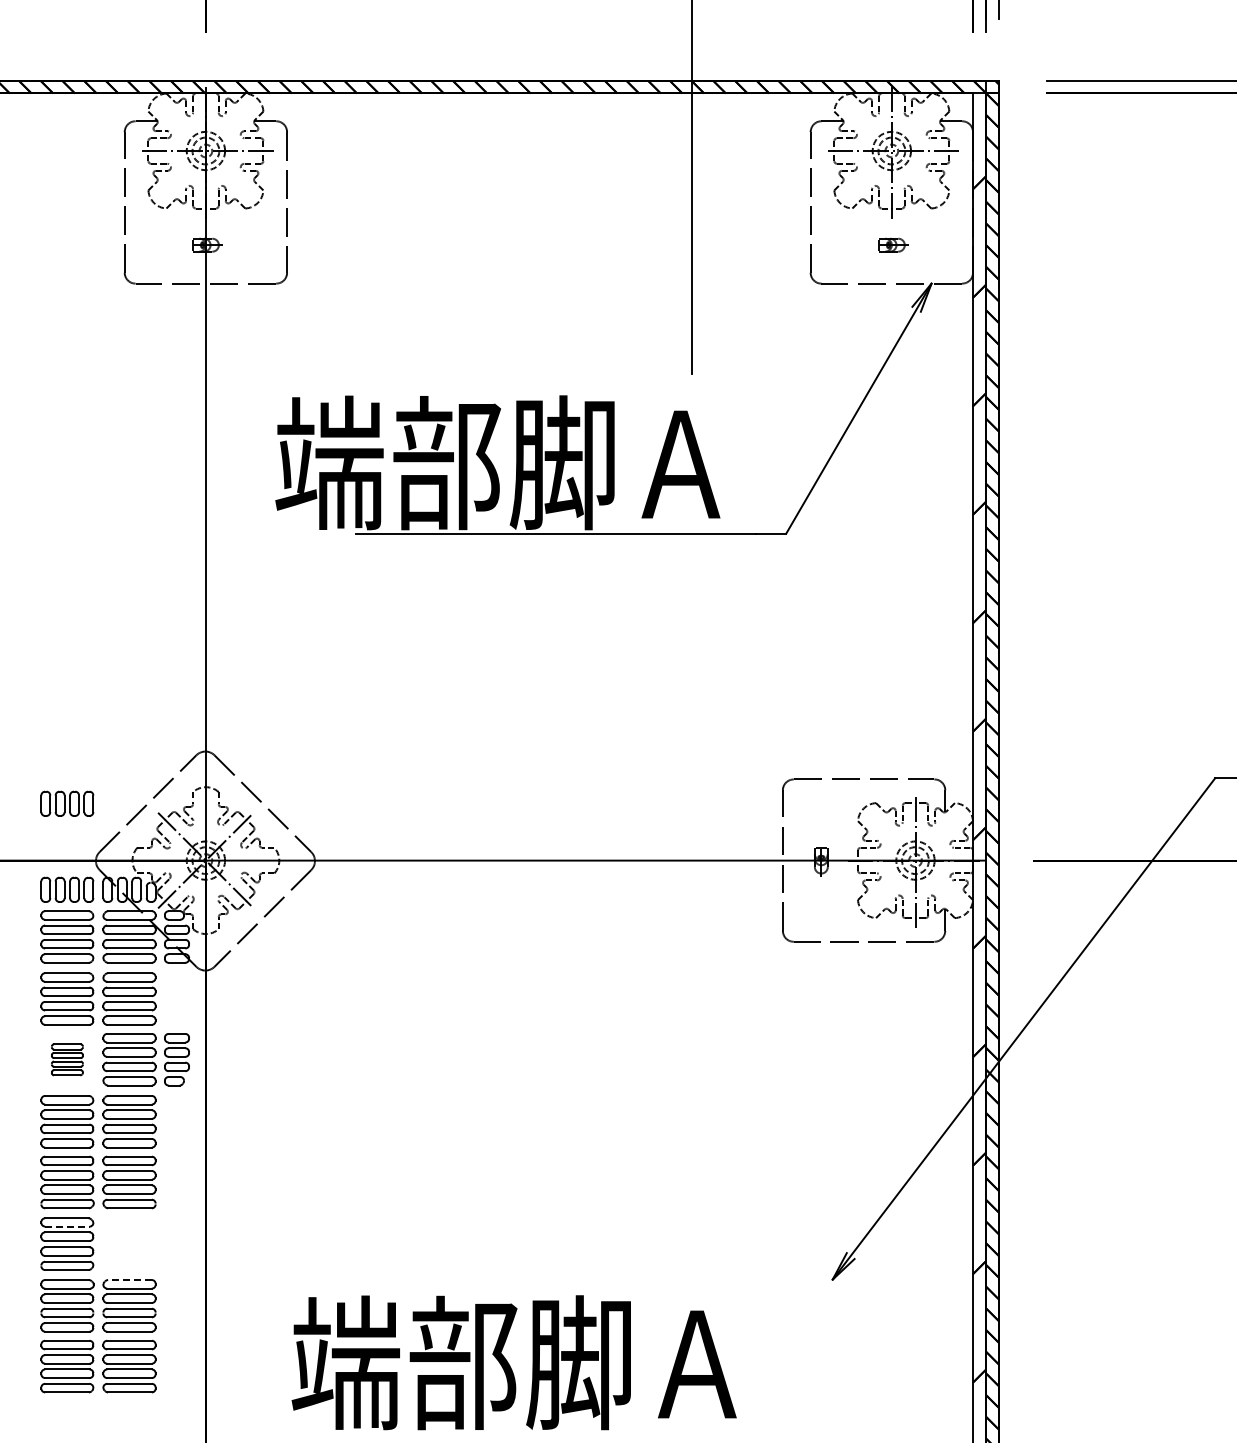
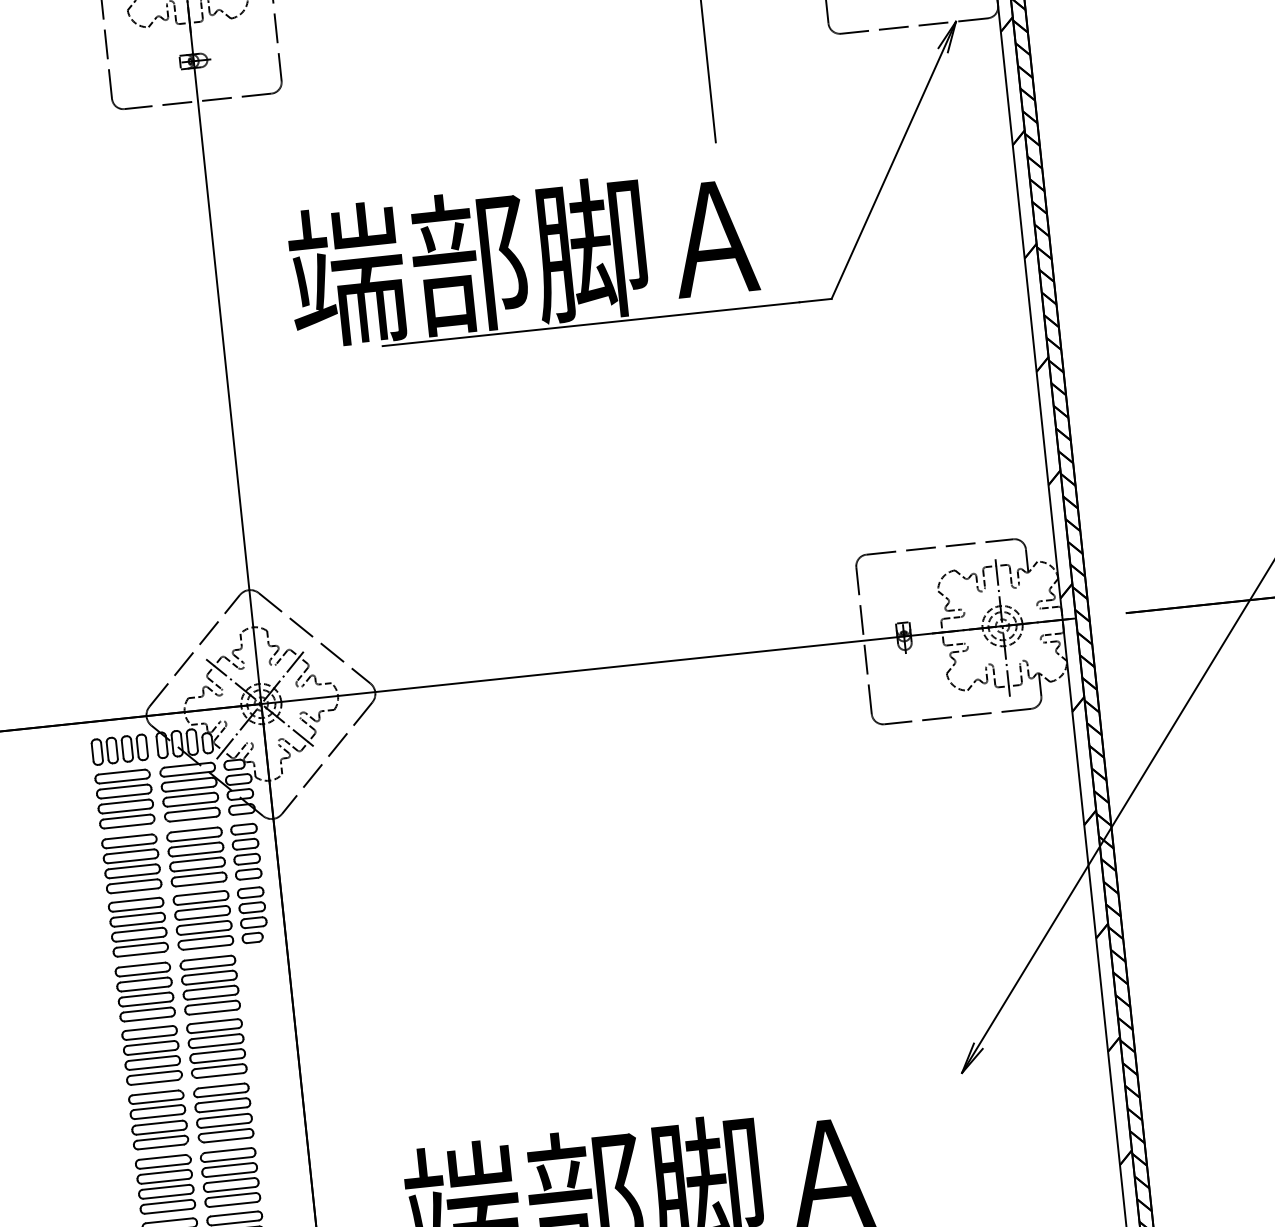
part: (67, 803) -> (110, 659), removed
part: (176, 998) -> (245, 851), added
part: (67, 1059) -> (138, 926), size x1.67
line: (67, 1226) -> (156, 1101), dashed -> solid
part: (129, 1243) -> (223, 1112), added
line: (129, 1280) -> (227, 1151), dashed -> solid

